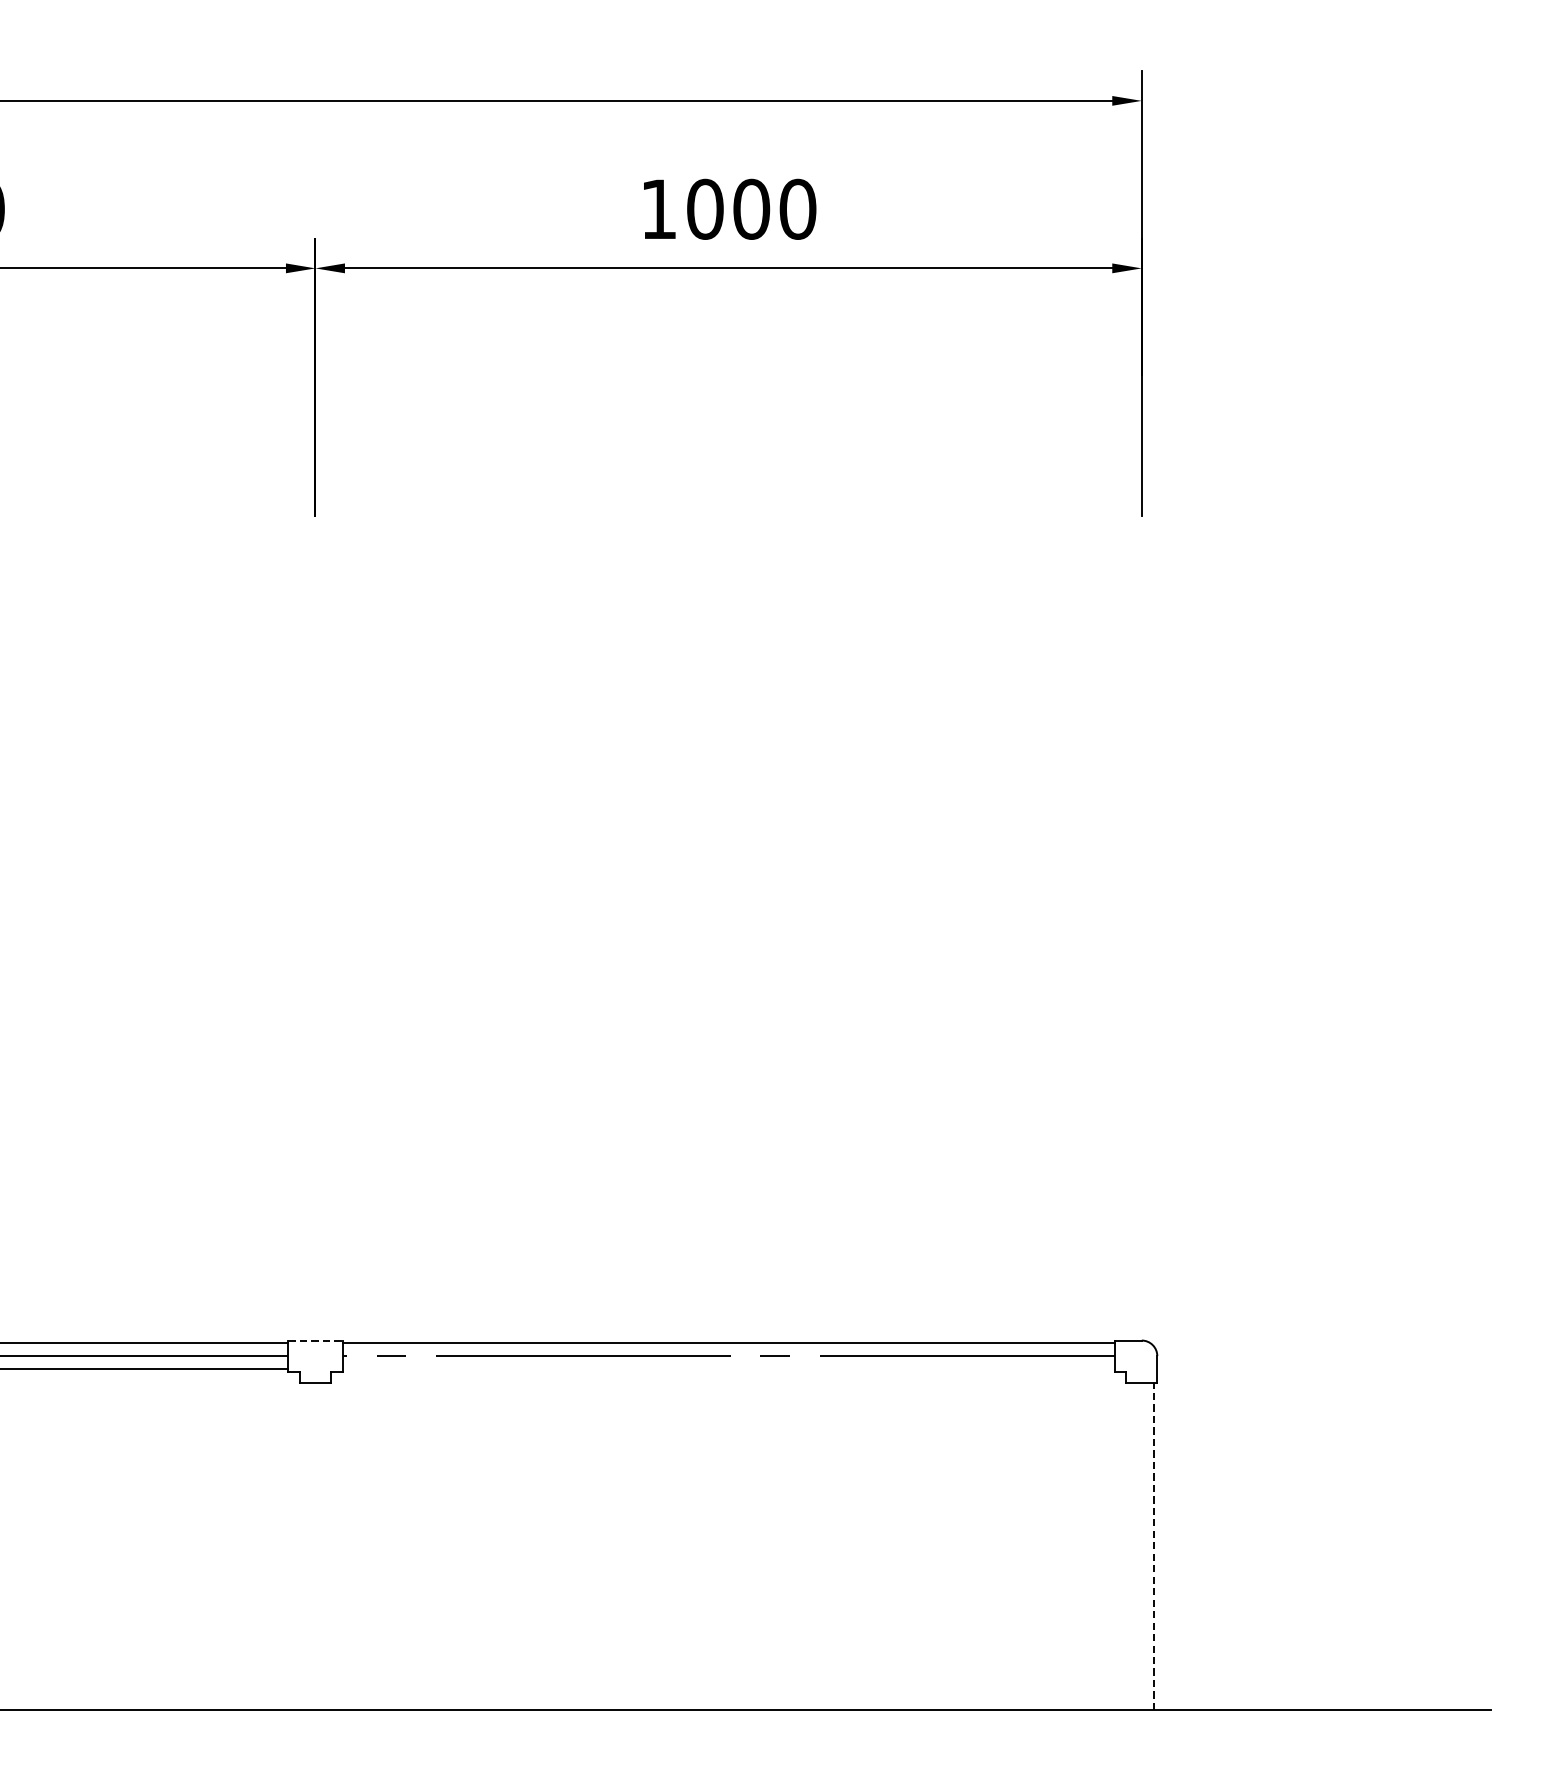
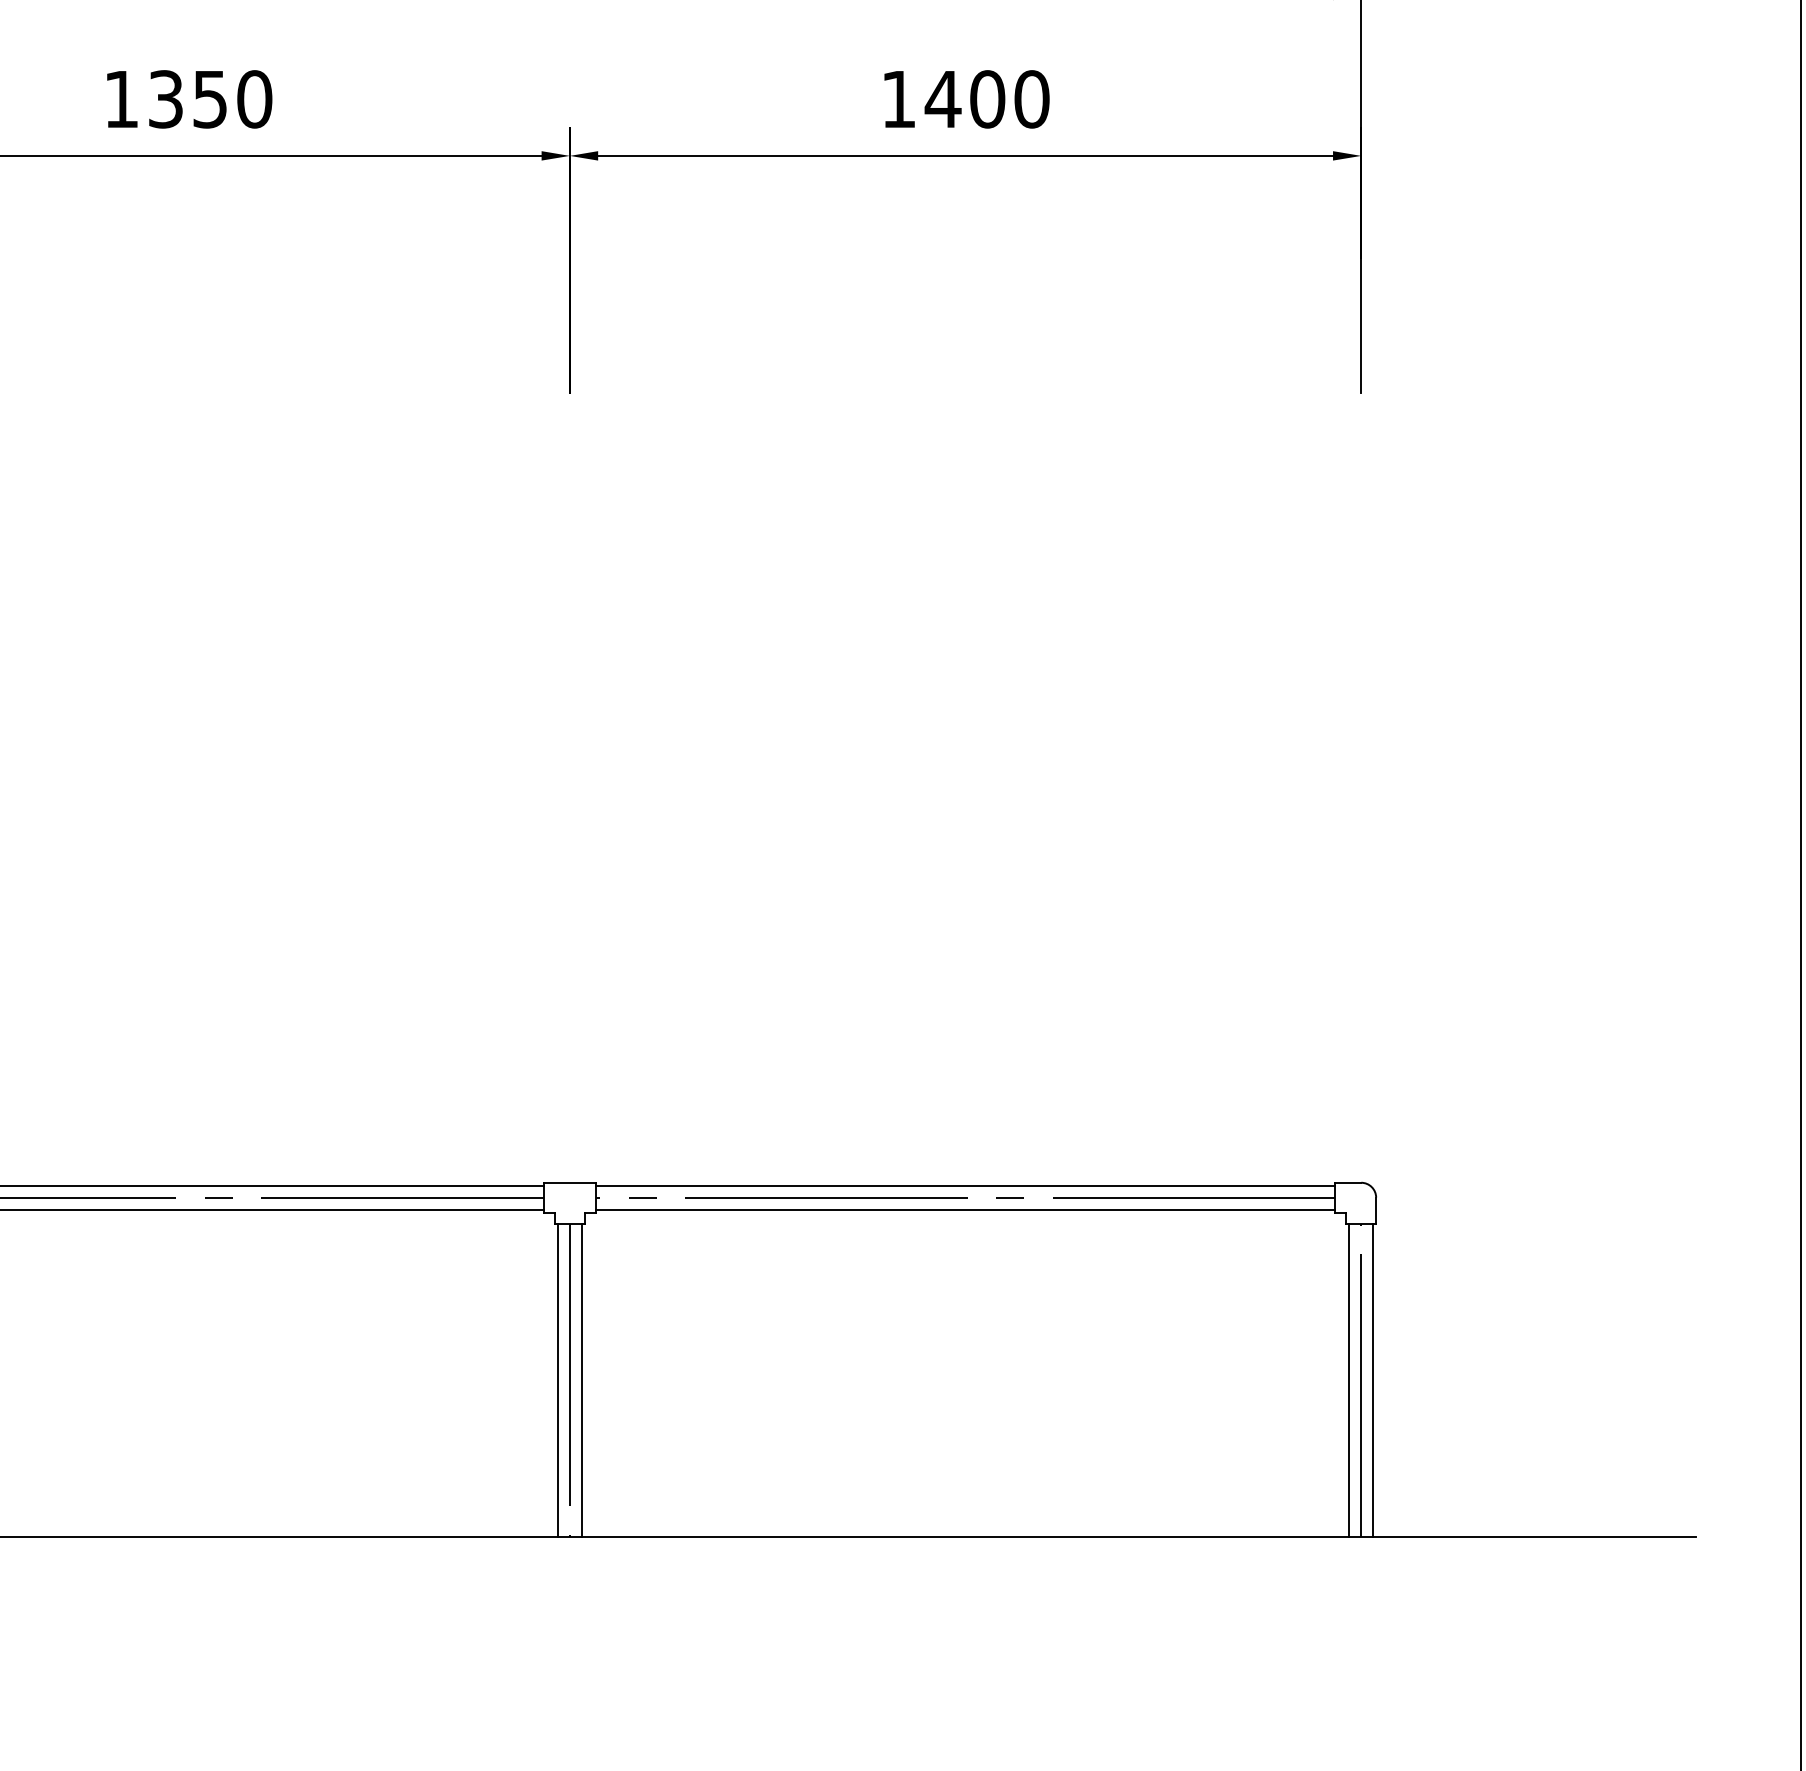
text: (704, 209) -> (942, 99), 1000 -> 1400
line: (316, 1340) -> (570, 1182), dashed -> solid
line: (728, 1368) -> (965, 1209), added
line: (302, 1545) -> (557, 1379), added
line: (315, 1545) -> (569, 1379), added
line: (327, 1545) -> (581, 1379), added
line: (1129, 1545) -> (1349, 1379), added
line: (1142, 1545) -> (1361, 1379), added
line: (1154, 1546) -> (1373, 1380), dashed -> solid

